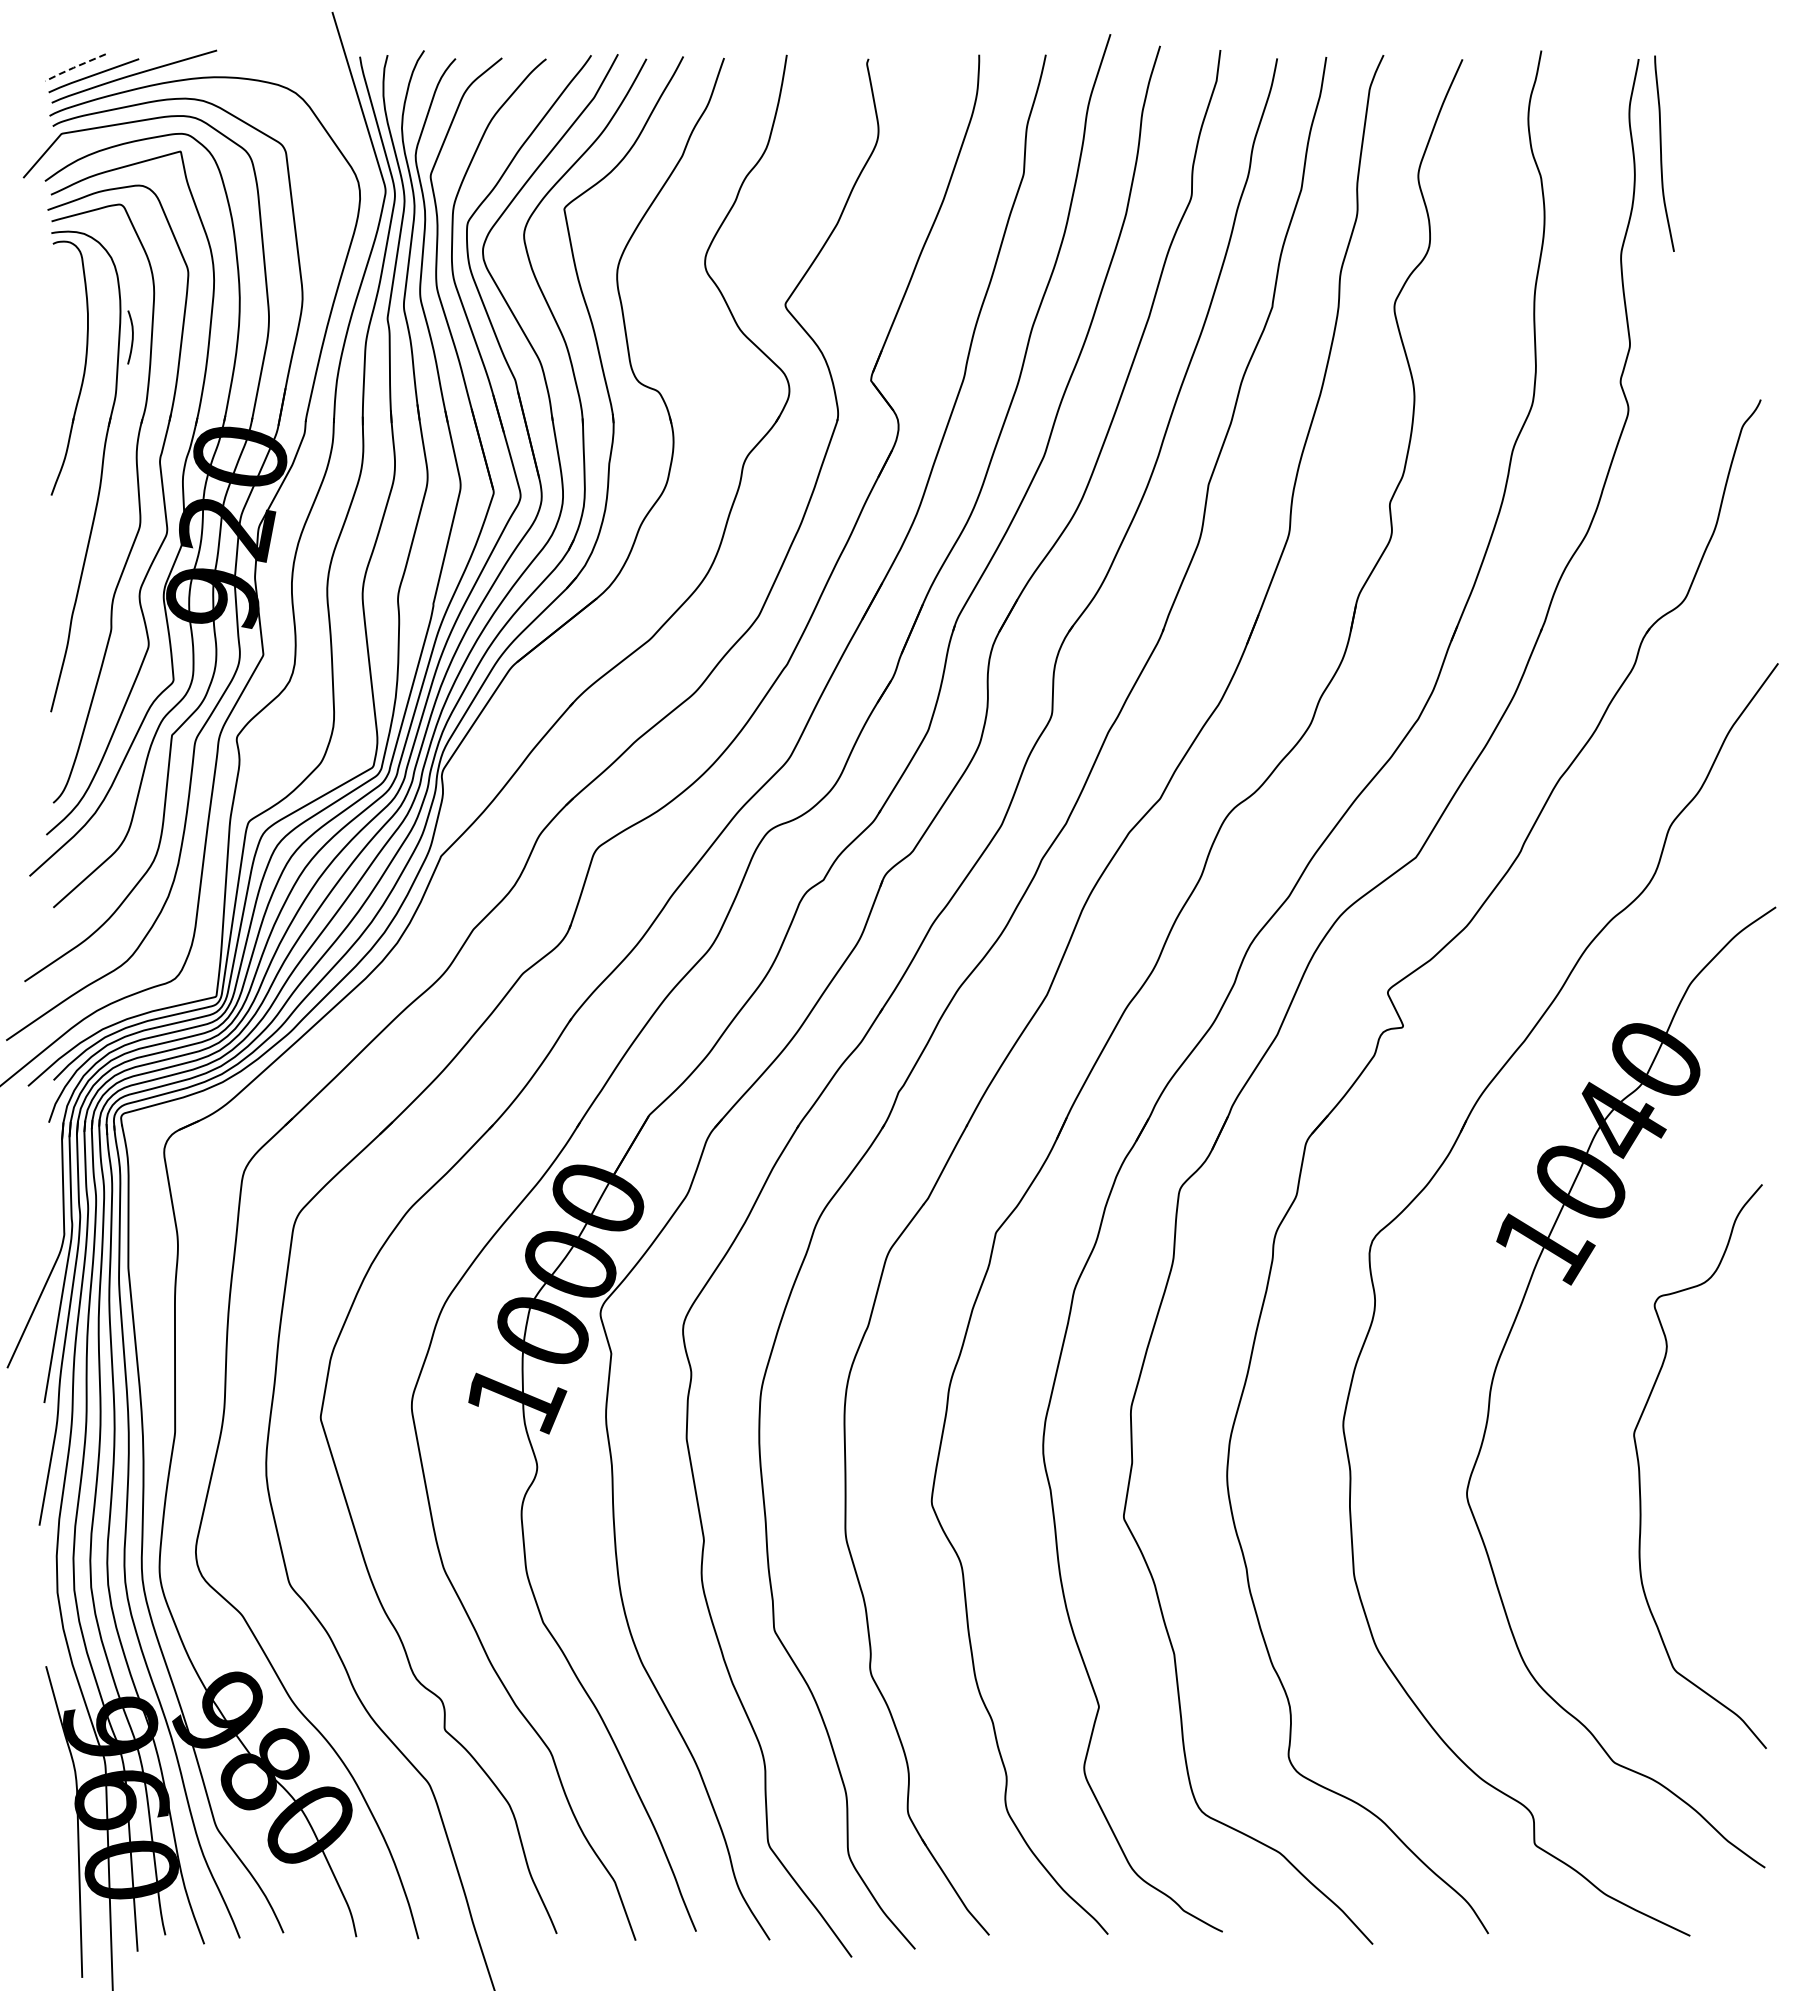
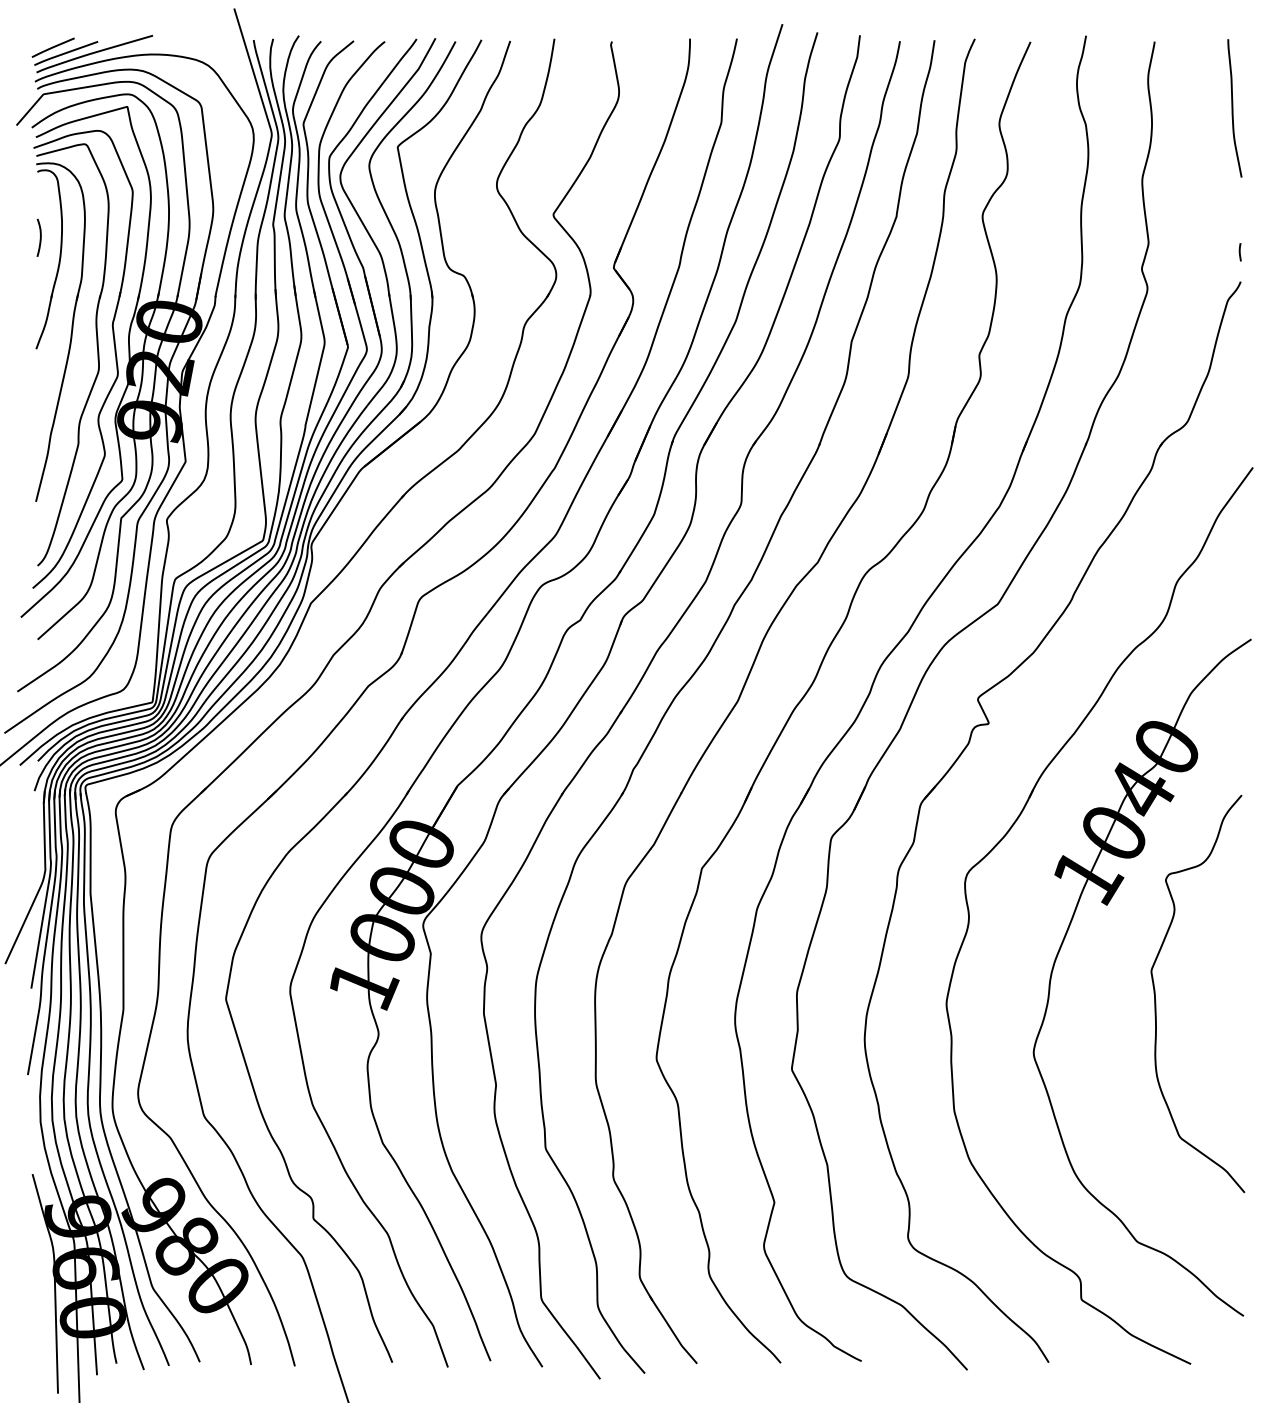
line: (73, 67) -> (51, 47), dashed -> solid
curve: (1661, 153) -> (1232, 108), moved
curve: (131, 338) -> (39, 238), moved
line: (1759, 357) -> (1239, 251), added
curve: (1640, 1471) -> (1155, 997), moved

